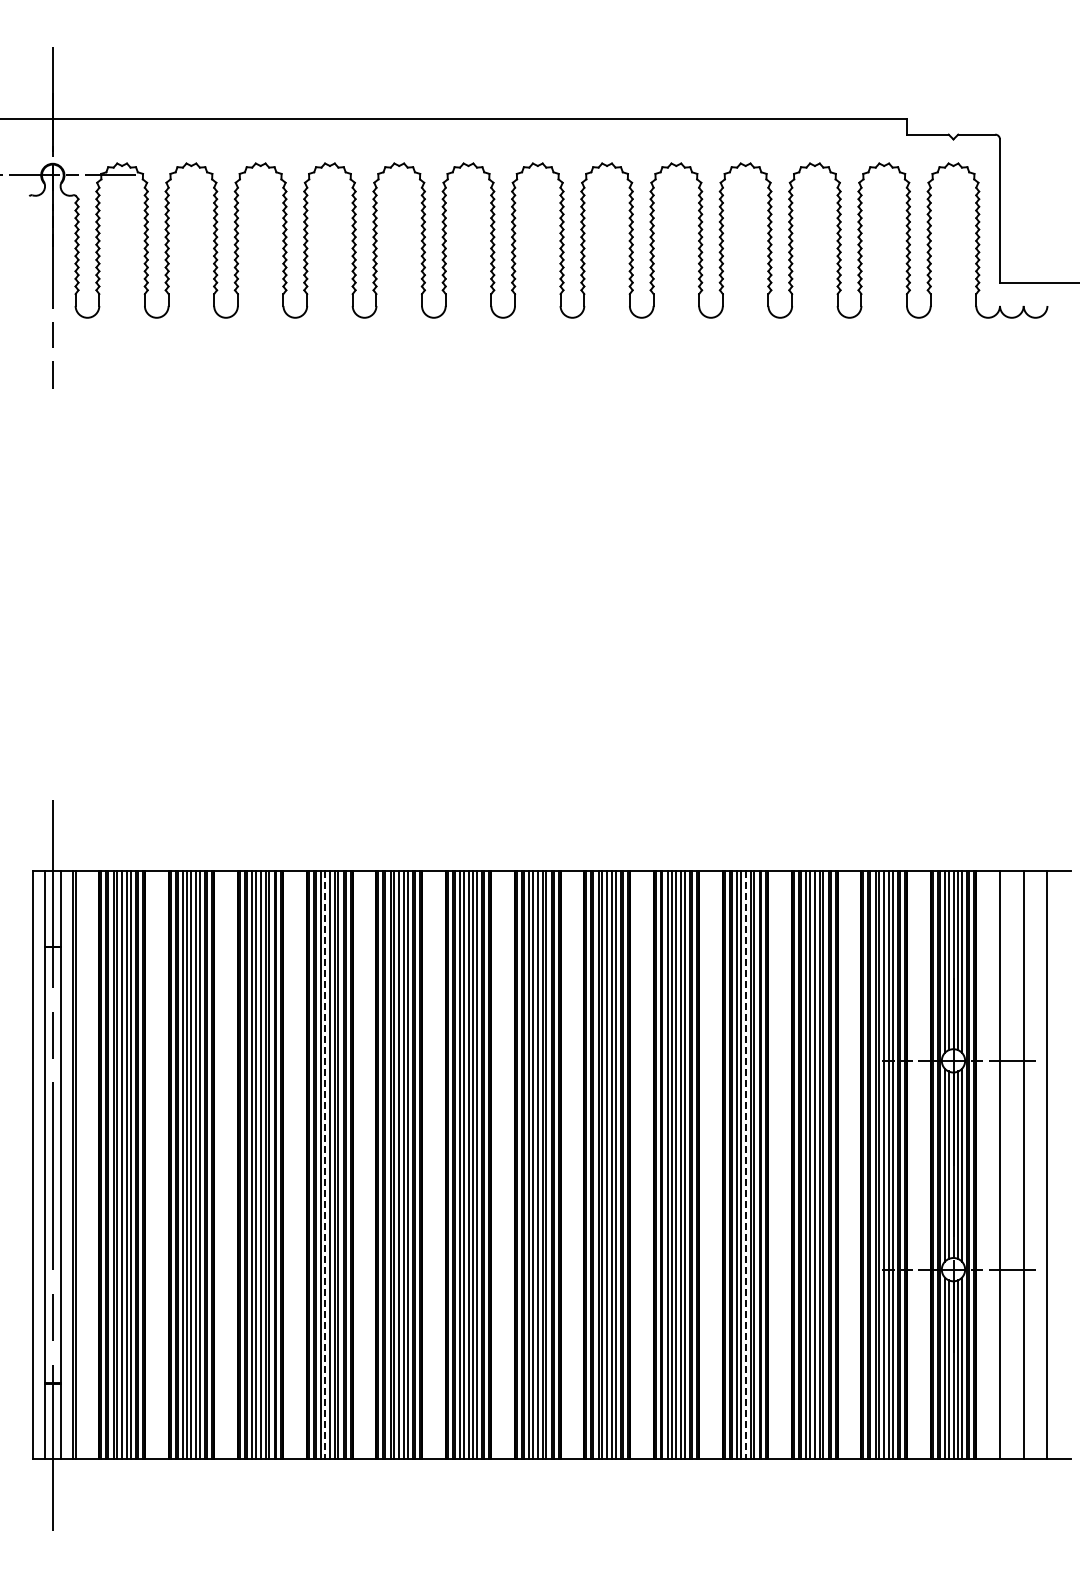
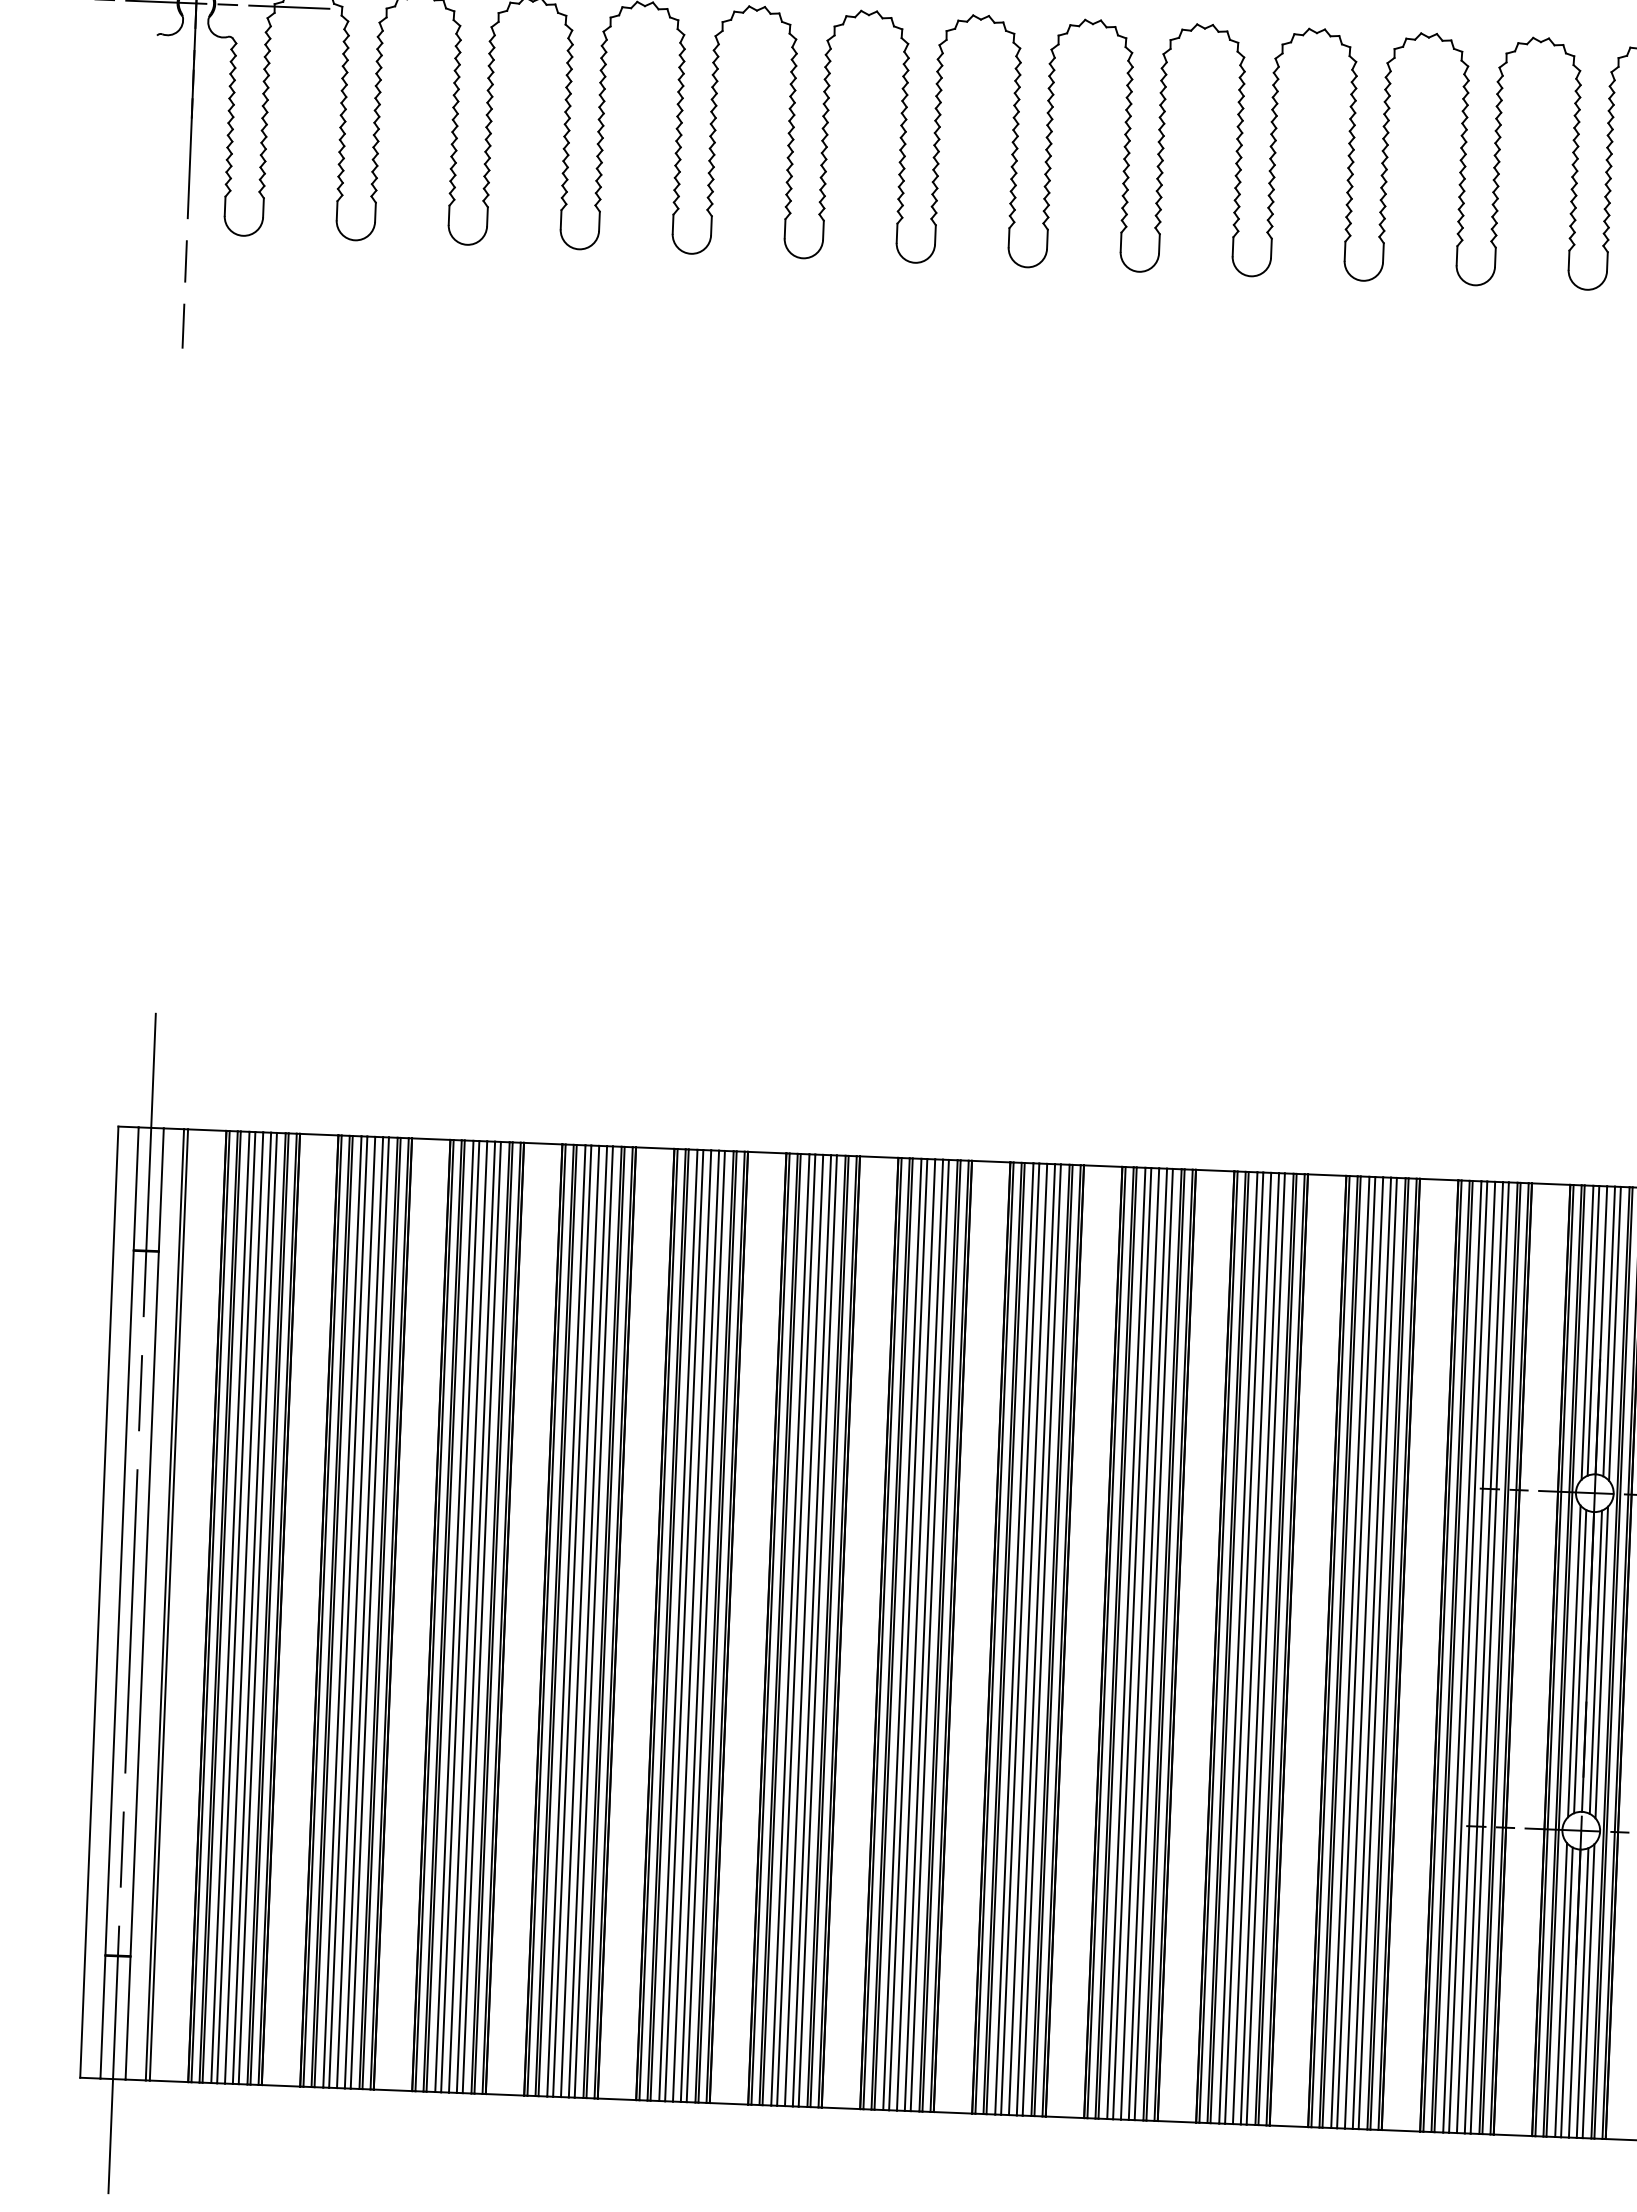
line: (325, 1165) -> (572, 1621), dashed -> solid
line: (745, 1165) -> (1251, 1648), dashed -> solid

